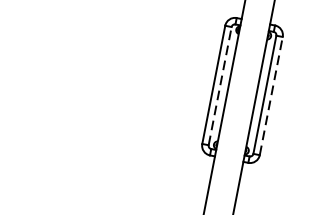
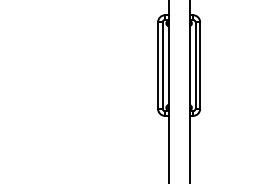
line: (219, 85) -> (162, 65), dashed -> solid
line: (271, 96) -> (200, 65), dashed -> solid

